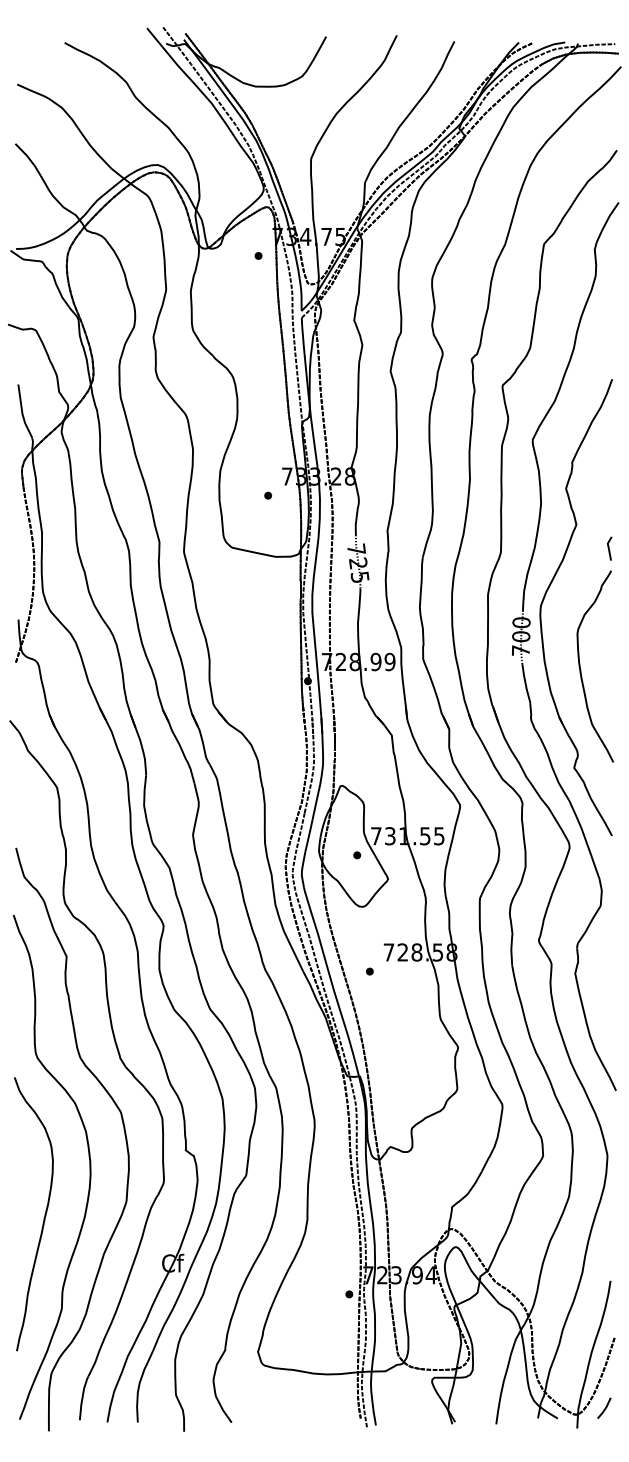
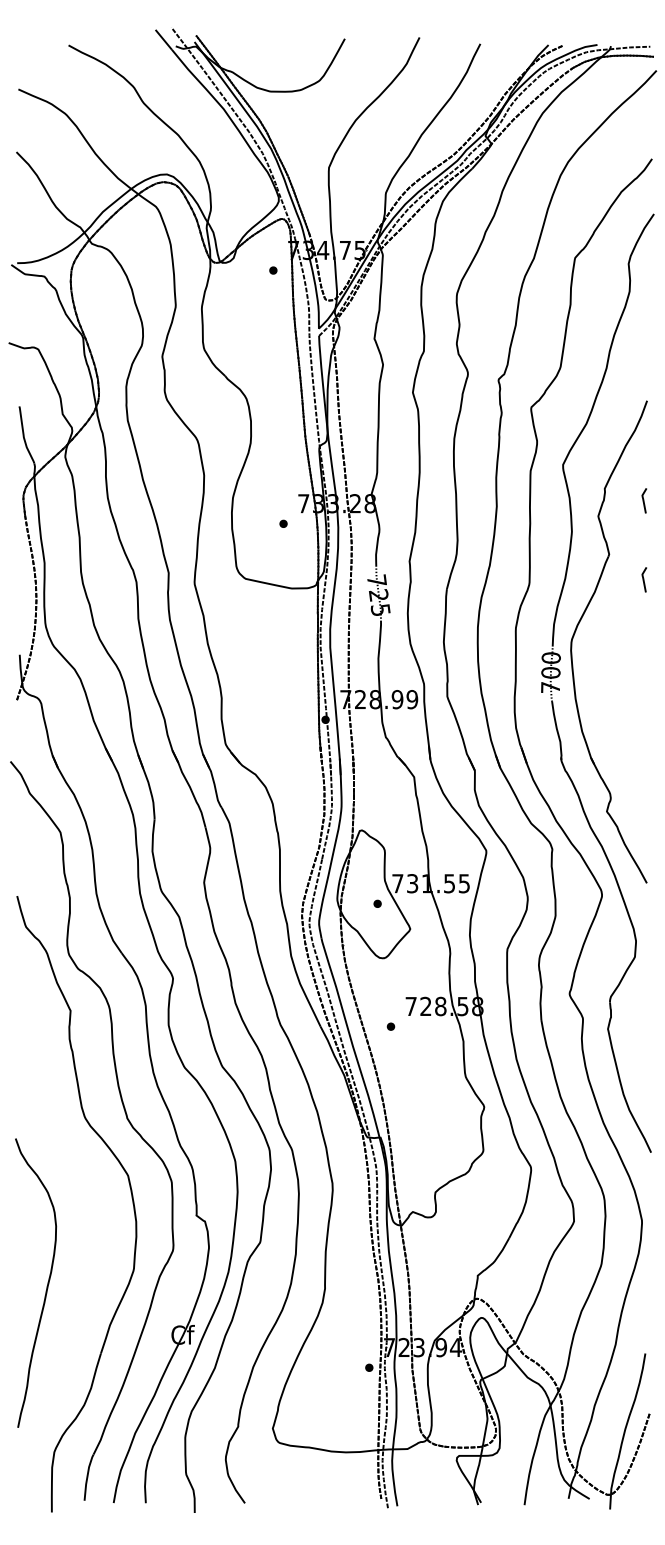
line: (609, 473) -> (644, 500), added
curve: (581, 669) -> (614, 707), removed
part: (89, 1167) -> (94, 1233), removed
line: (604, 1408) -> (638, 1488), removed

